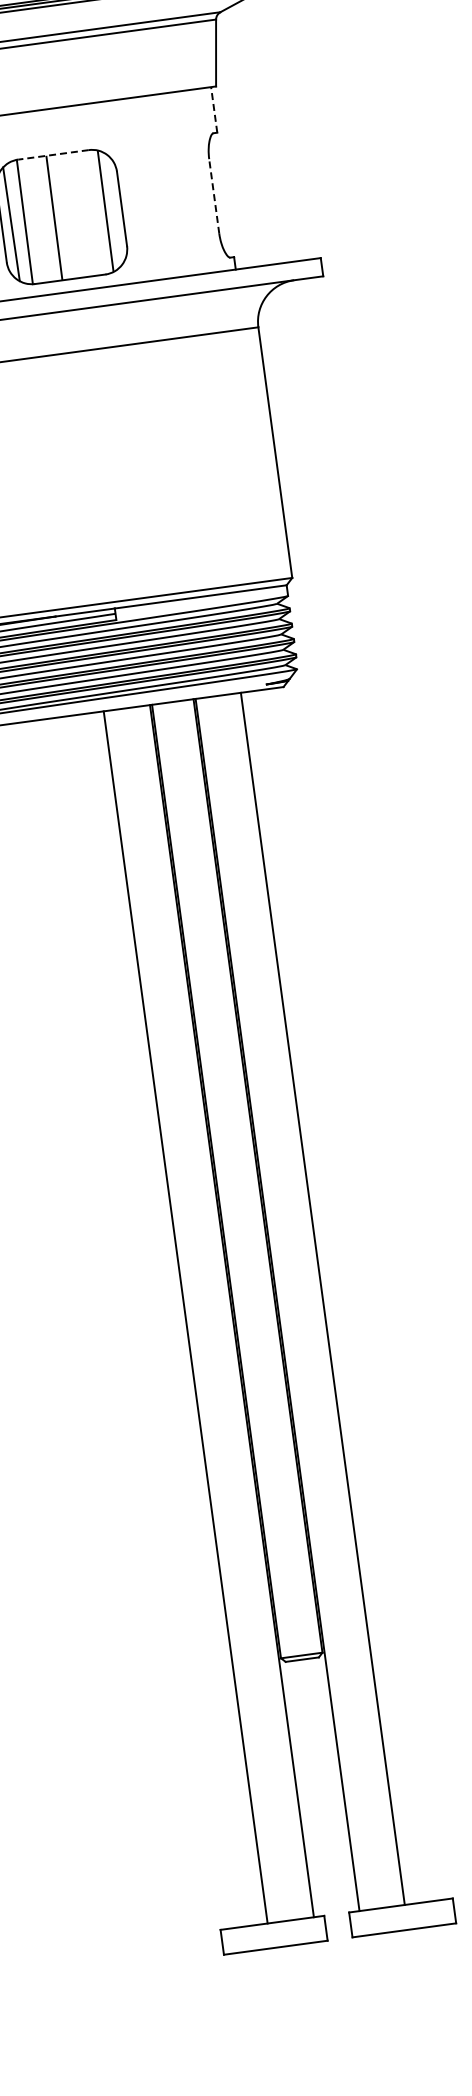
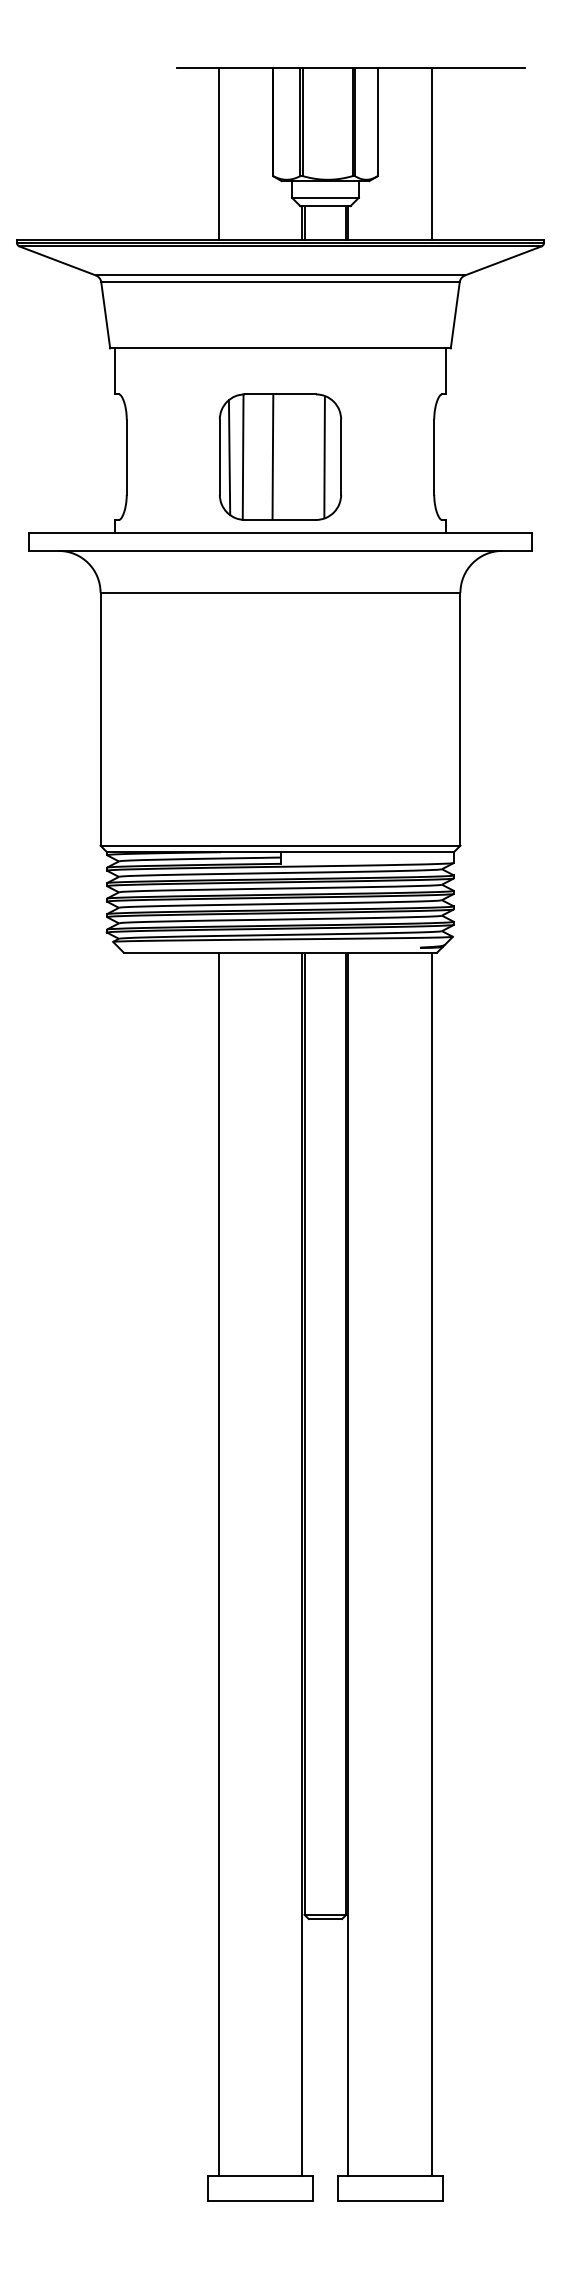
line: (213, 109) -> (445, 370), dashed -> solid
line: (53, 154) -> (280, 394), dashed -> solid
line: (214, 196) -> (434, 457), dashed -> solid
line: (323, 1298) -> (432, 1563), moved
line: (185, 1316) -> (218, 1563), moved

